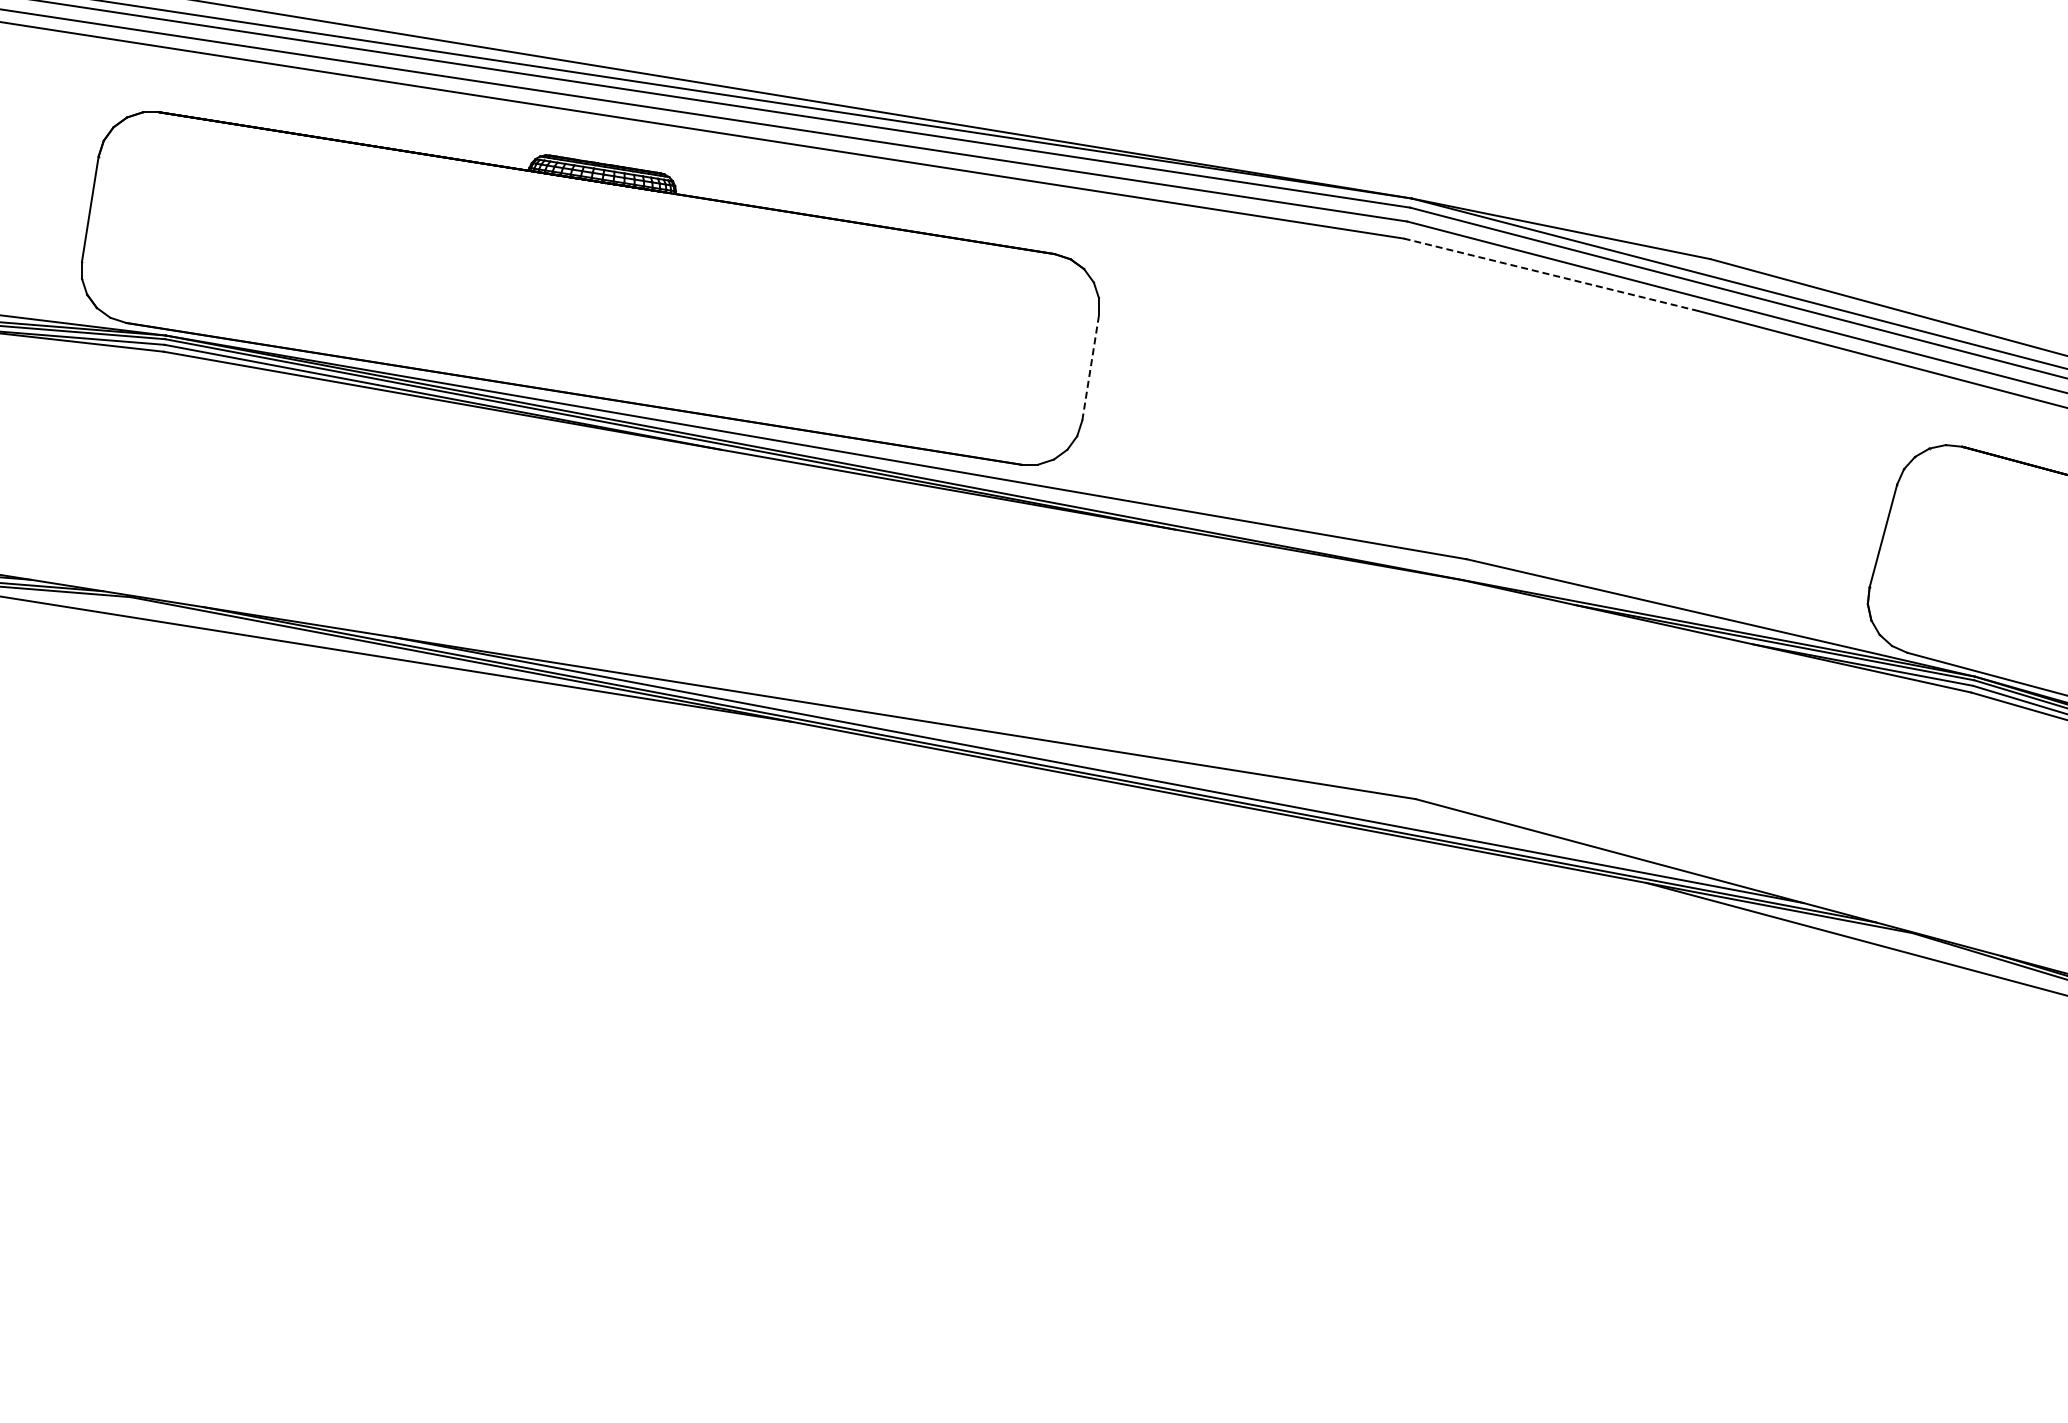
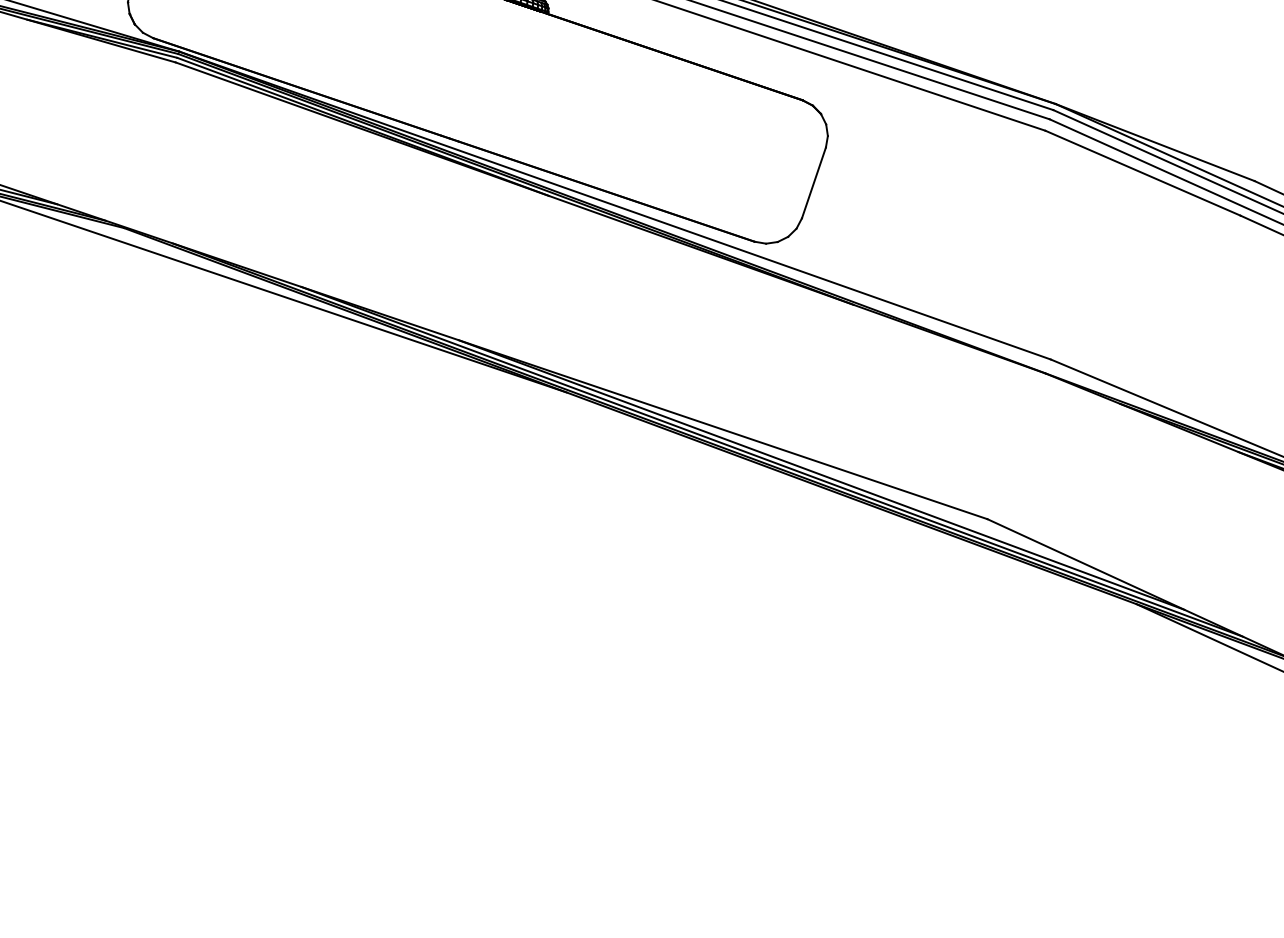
line: (1551, 274) -> (1143, 172), dashed -> solid
line: (1090, 367) -> (813, 182), dashed -> solid
line: (1171, 776) -> (821, 474), added

